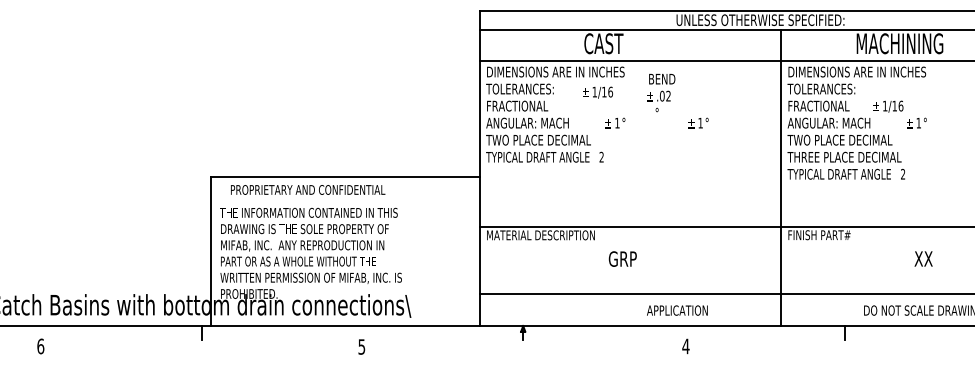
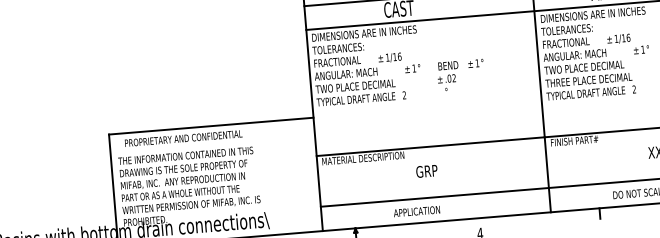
text: (597, 92) -> (389, 57), moved
text: (661, 93) -> (448, 76), moved
text: (677, 310) -> (416, 211), moved

